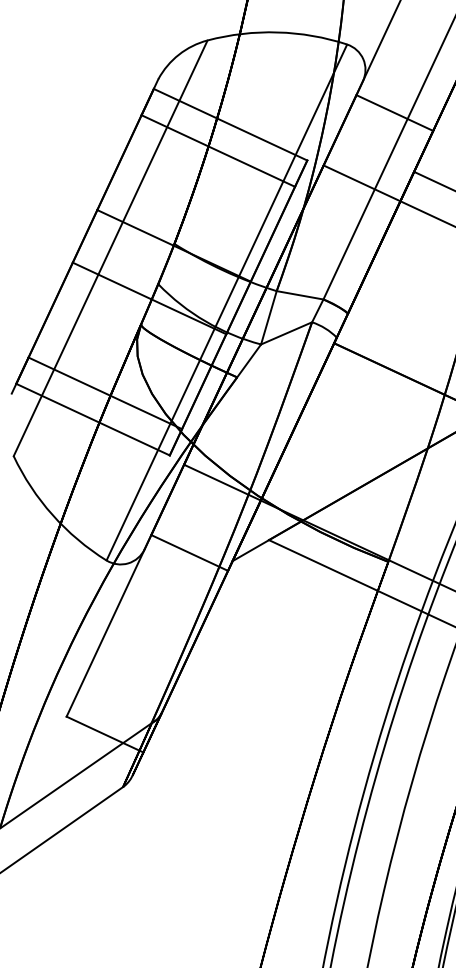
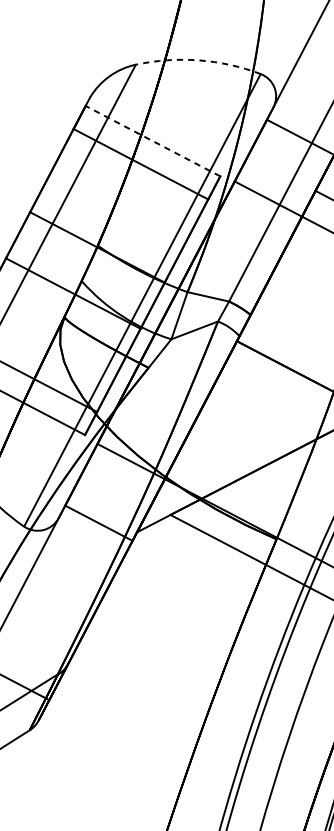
arc: (277, 32) -> (198, 60), solid -> dashed
line: (230, 124) -> (152, 140), solid -> dashed

